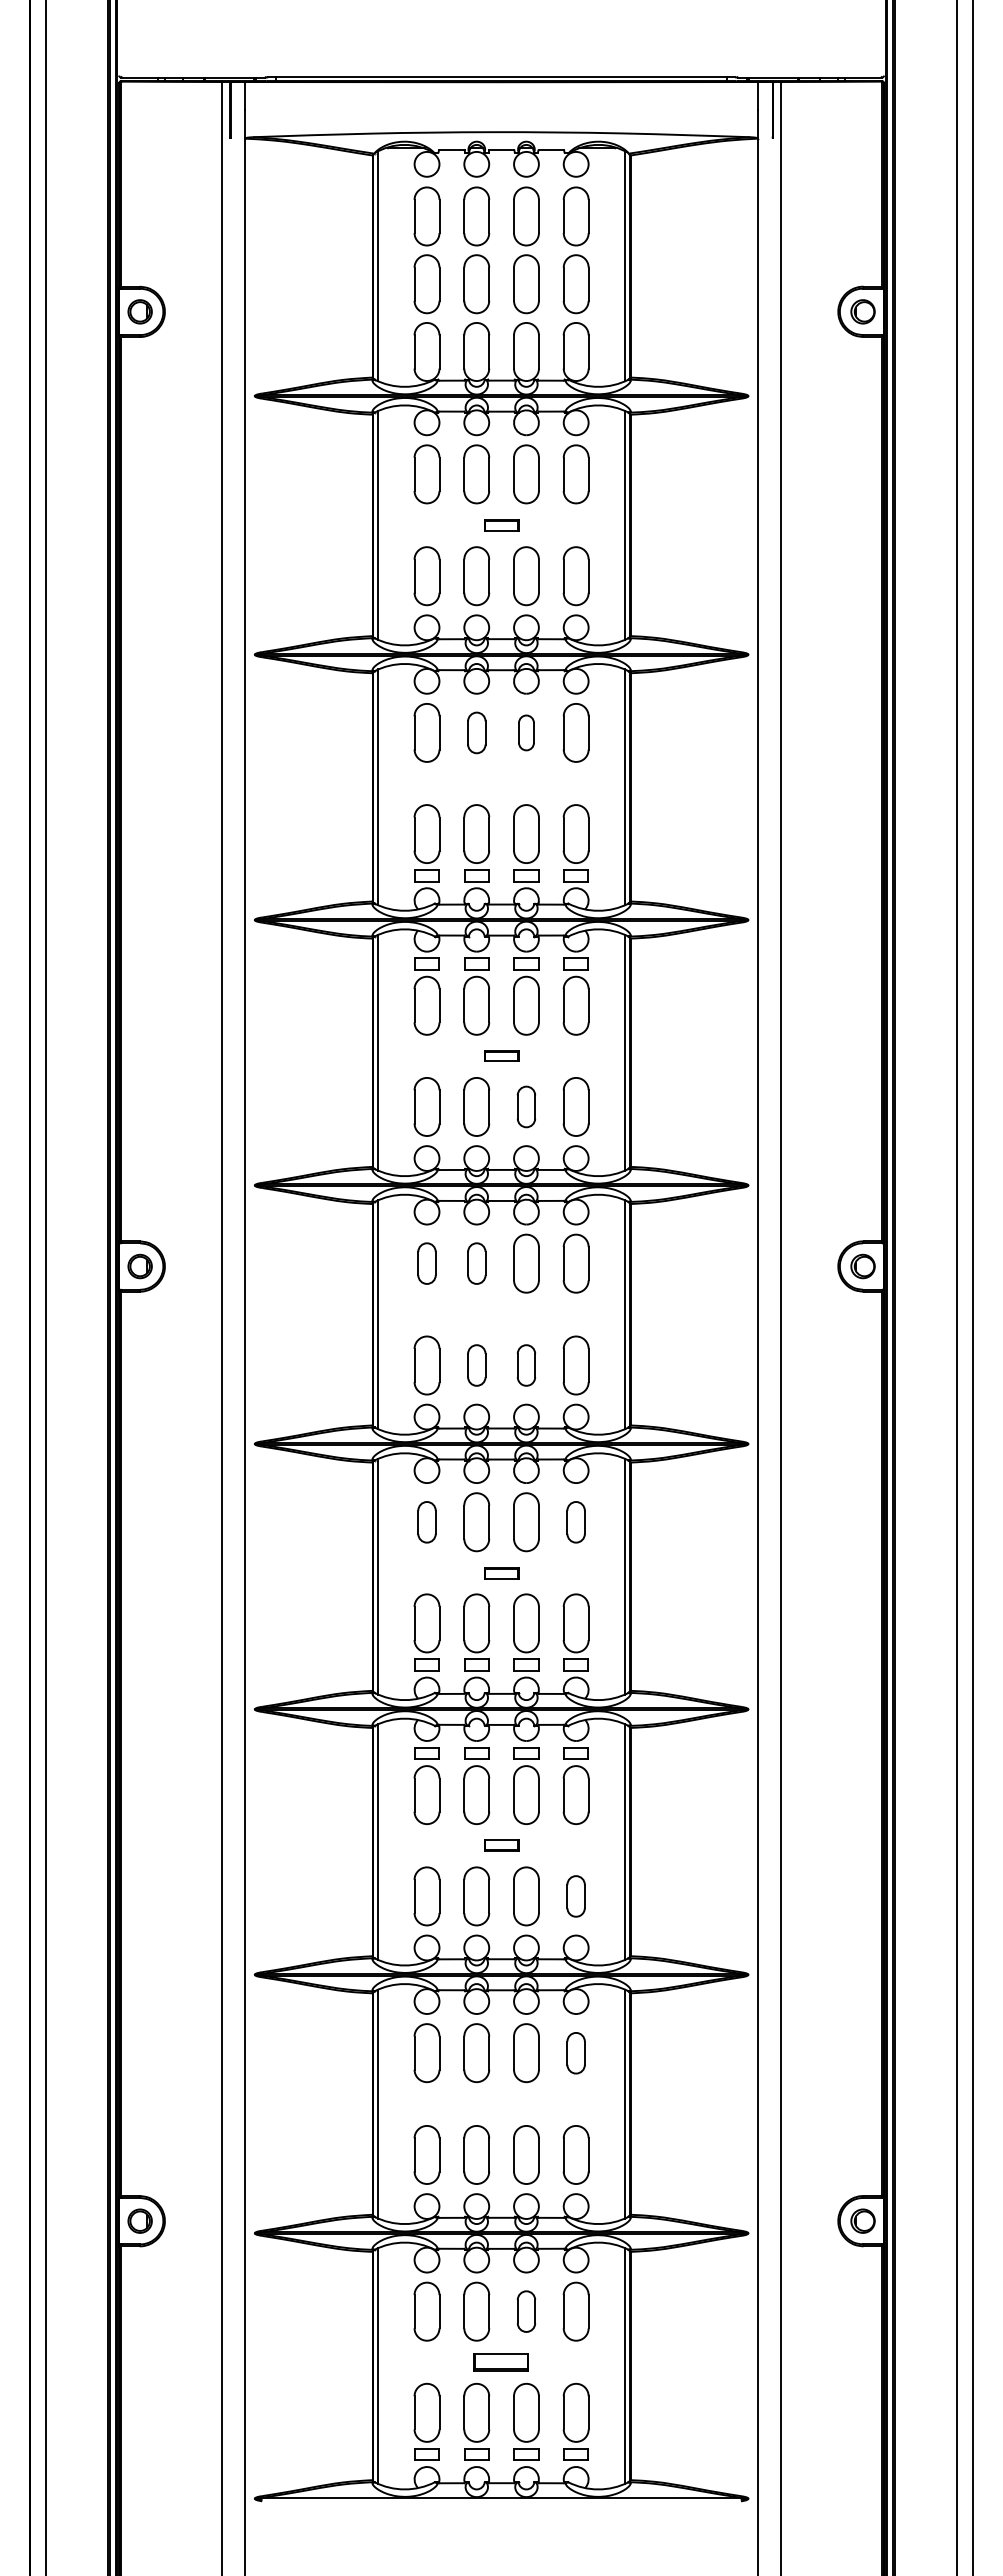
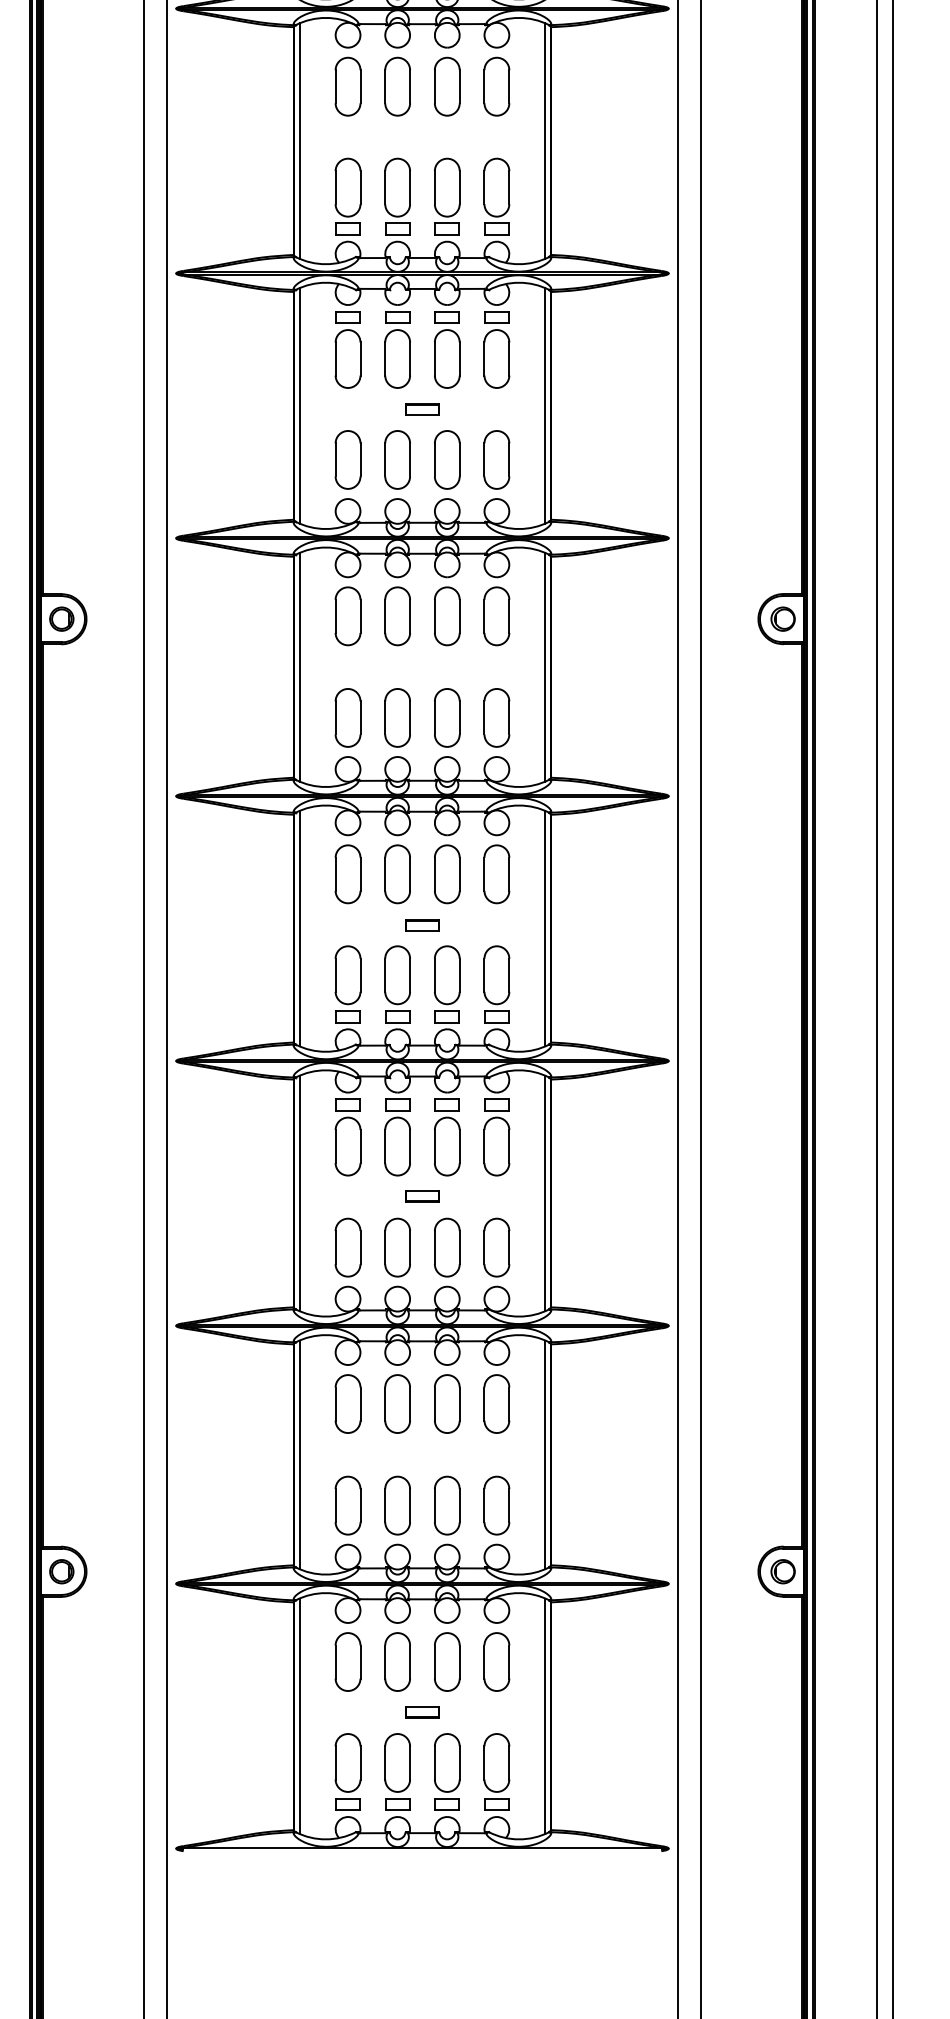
part: (476, 732) -> (397, 86), size x1.43
part: (526, 732) -> (447, 86), size x1.67
part: (526, 1106) -> (447, 459), size x1.43
part: (426, 1263) -> (347, 616), size x1.43
part: (476, 1263) -> (397, 616), size x1.43
part: (476, 1365) -> (397, 717), size x1.43
part: (526, 1365) -> (447, 717), size x1.43
part: (426, 1522) -> (347, 874), size x1.43
part: (575, 1522) -> (496, 874), size x1.43
part: (575, 1896) -> (496, 1247), size x1.43
part: (575, 2053) -> (496, 1404), size x1.43
part: (526, 2311) -> (447, 1661), size x1.43
part: (501, 2362) -> (422, 1712), size x0.62

